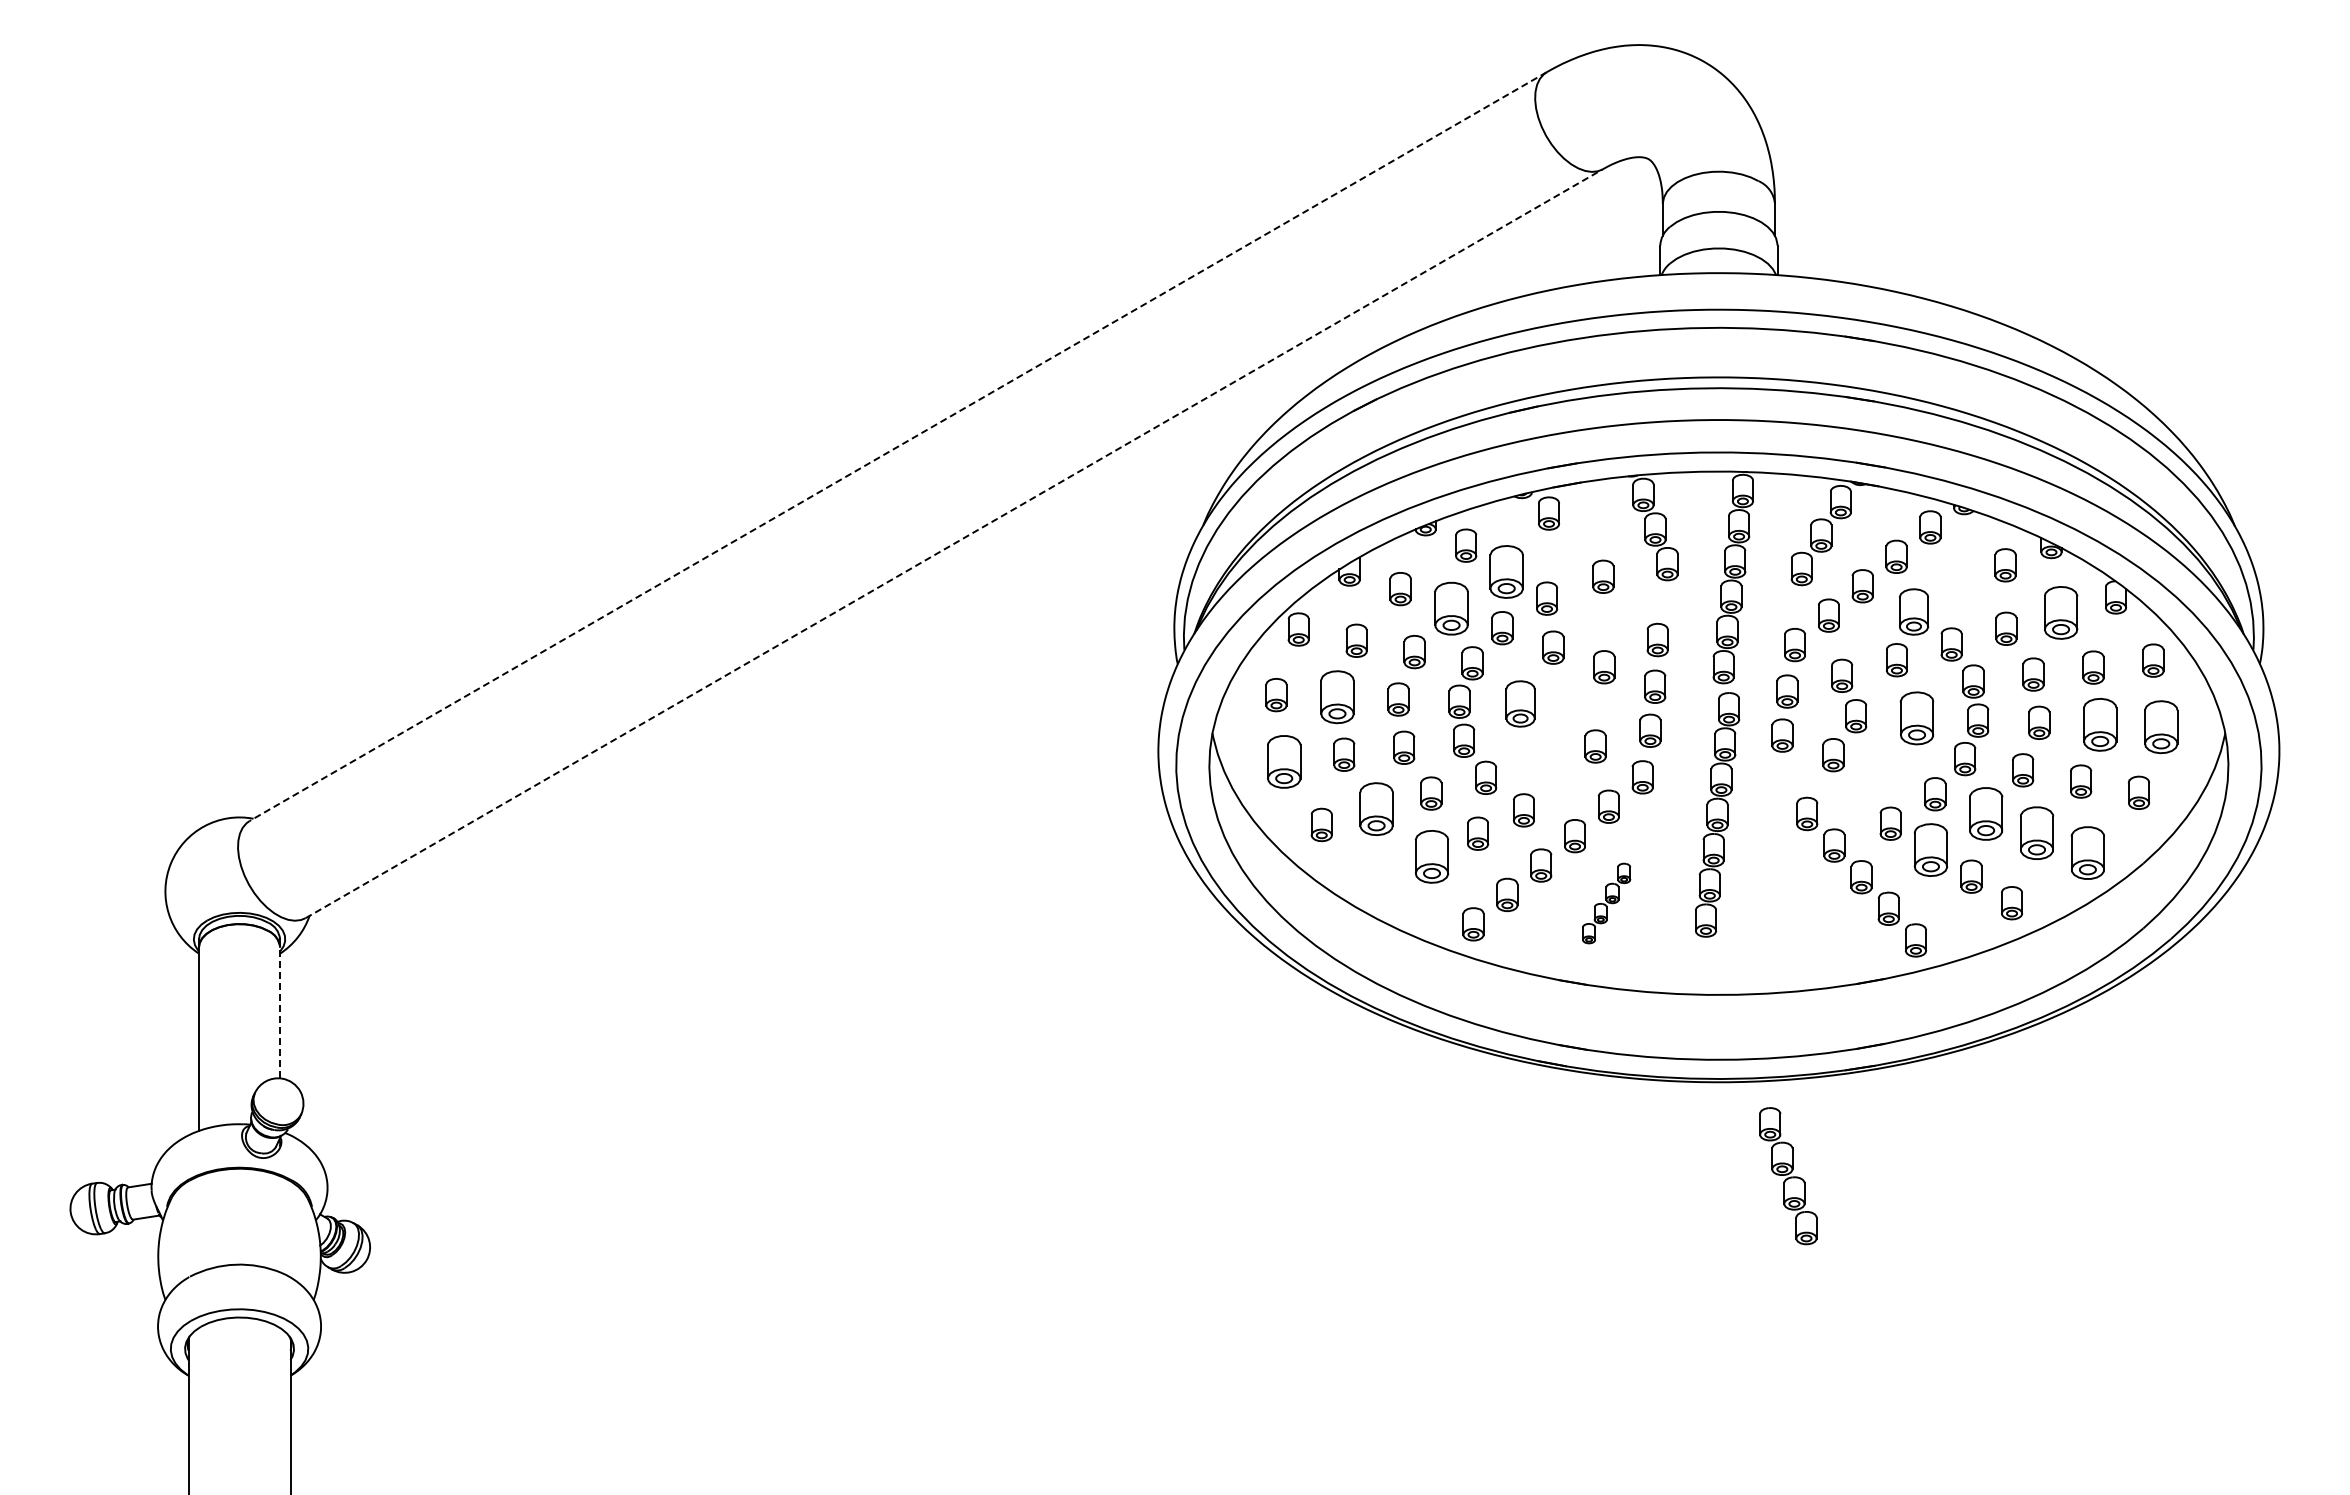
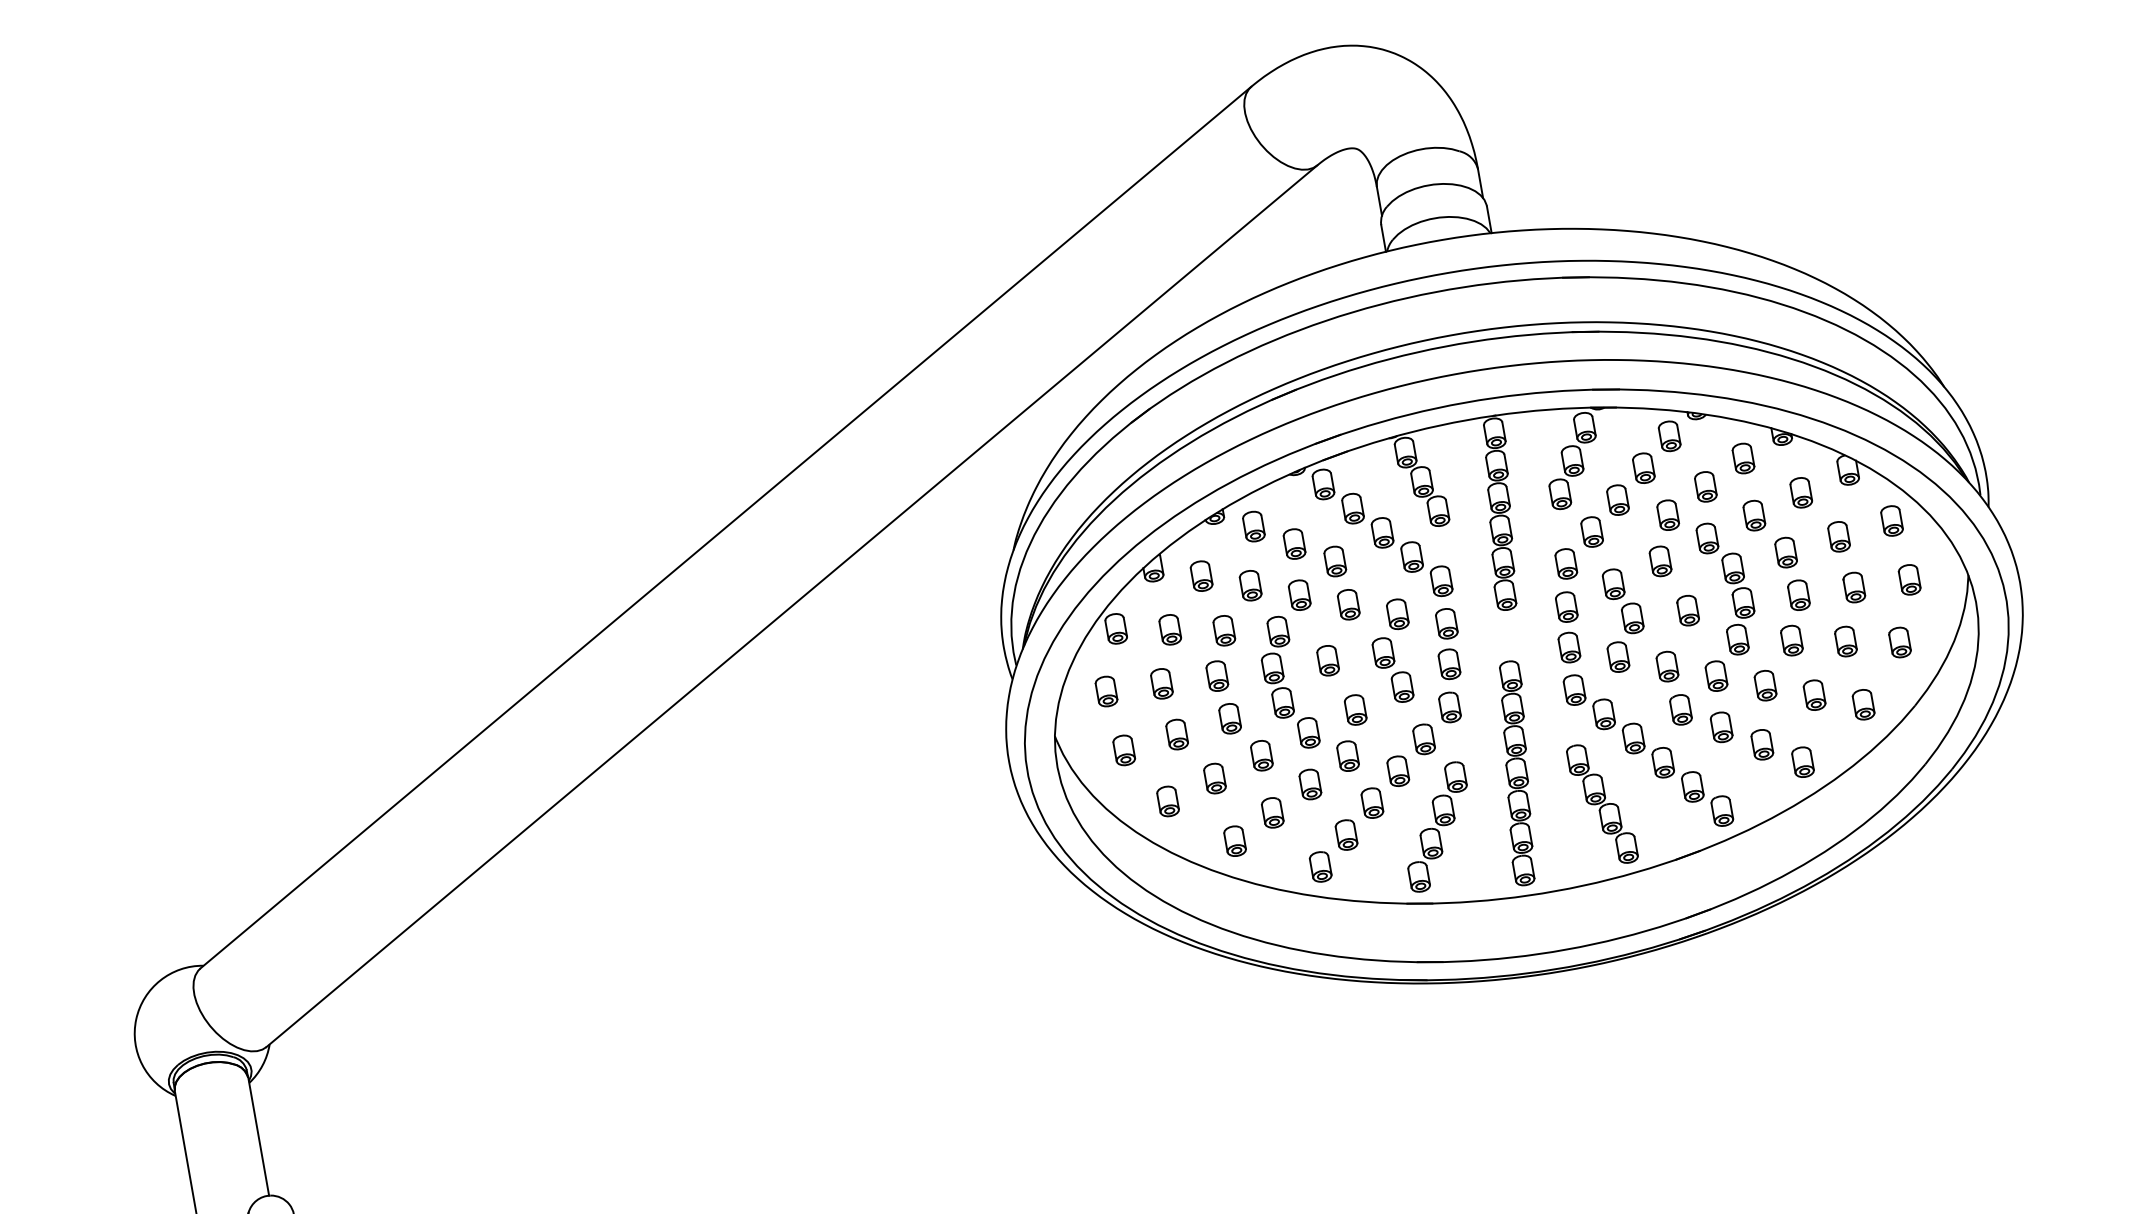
line: (898, 446) -> (726, 527), dashed -> solid
line: (954, 543) -> (792, 606), dashed -> solid
part: (1576, 545) -> (1353, 508), added
part: (1506, 572) -> (1294, 544), size x0.62
part: (1959, 588) -> (1705, 486), added
part: (1451, 608) -> (1250, 585), size x0.62
part: (1630, 608) -> (1412, 557), added
part: (1913, 611) -> (1667, 514), size x0.71
part: (2061, 613) -> (1801, 493), size x0.62
part: (1337, 697) -> (1161, 684), size x0.62
part: (1520, 703) -> (1327, 660), size x0.71
part: (1581, 706) -> (1383, 653), added
part: (1917, 718) -> (1688, 610), size x0.62
part: (2100, 725) -> (1854, 587), size x0.62
part: (2161, 727) -> (1909, 580), size x0.62
part: (1284, 761) -> (1124, 750), size x0.62
part: (1540, 762) -> (1355, 710), added
part: (1884, 774) -> (1667, 666), added
part: (1780, 782) -> (1575, 690), added
part: (1376, 809) -> (1214, 778), size x0.62
part: (1986, 813) -> (1765, 685), size x0.62
part: (1717, 814) -> (1517, 772), moved
part: (2037, 833) -> (1814, 695), size x0.62
part: (1931, 850) -> (1722, 727), size x0.62
part: (2088, 852) -> (1863, 704), size x0.62
part: (1432, 857) -> (1273, 813), size x0.62
part: (1386, 880) -> (1235, 841), added
part: (1606, 903) -> (1437, 827), size x1.67
line: (280, 1012) -> (258, 1136), dashed -> solid
part: (1788, 1176) -> (1602, 804), moved

